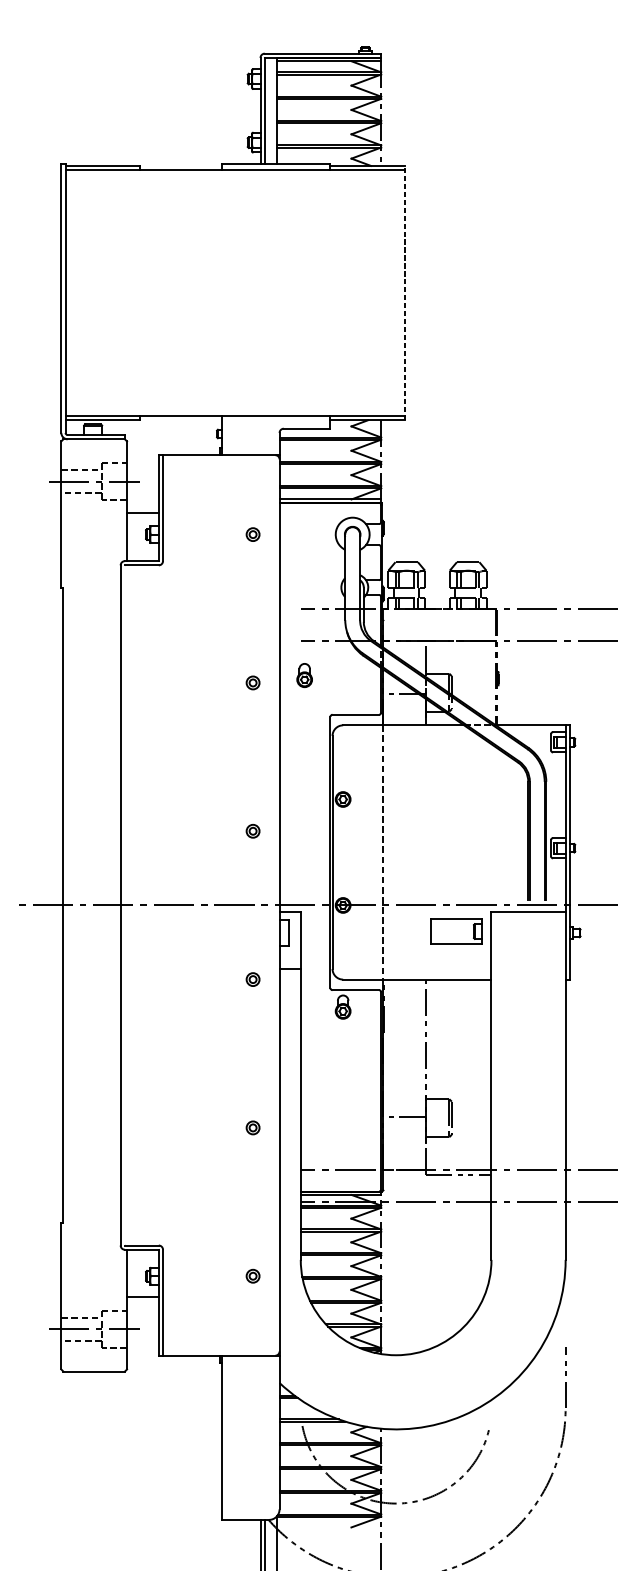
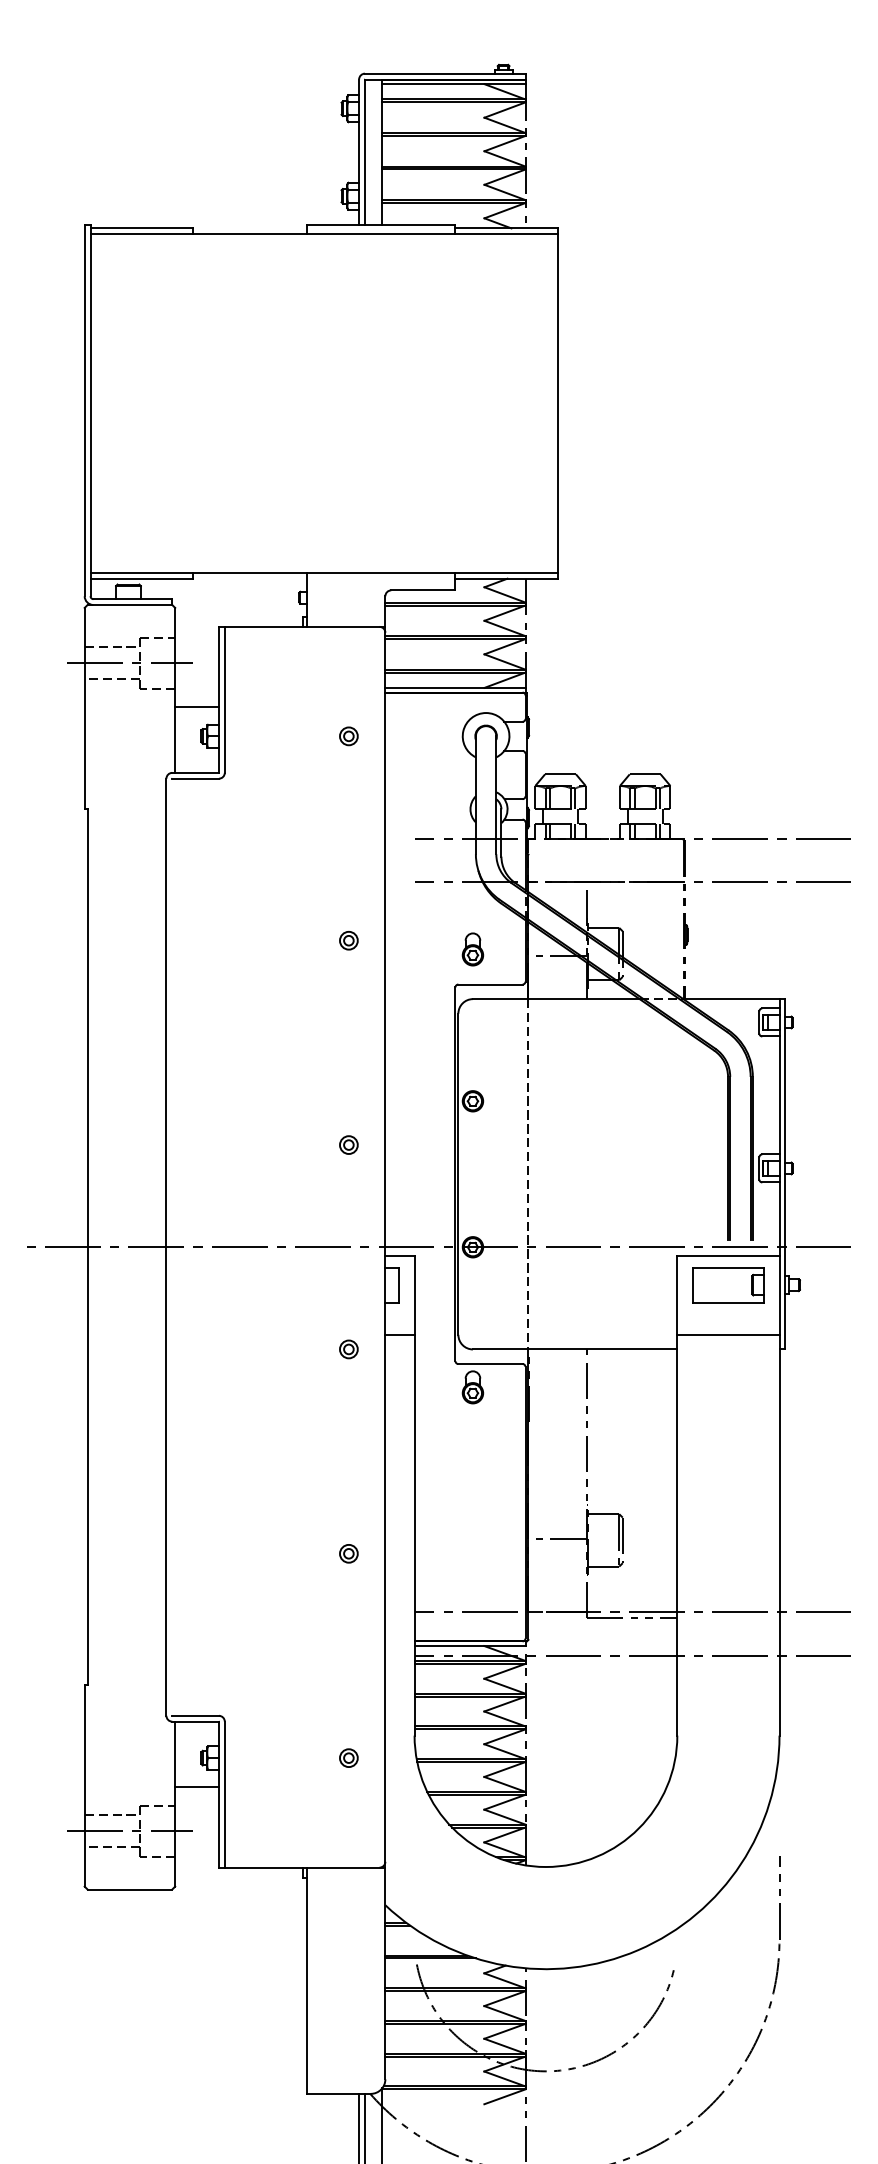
line: (404, 293) -> (557, 403), dashed -> solid
part: (304, 675) -> (472, 949), moved
part: (456, 931) -> (728, 1285), moved
line: (528, 968) -> (728, 1334), added

